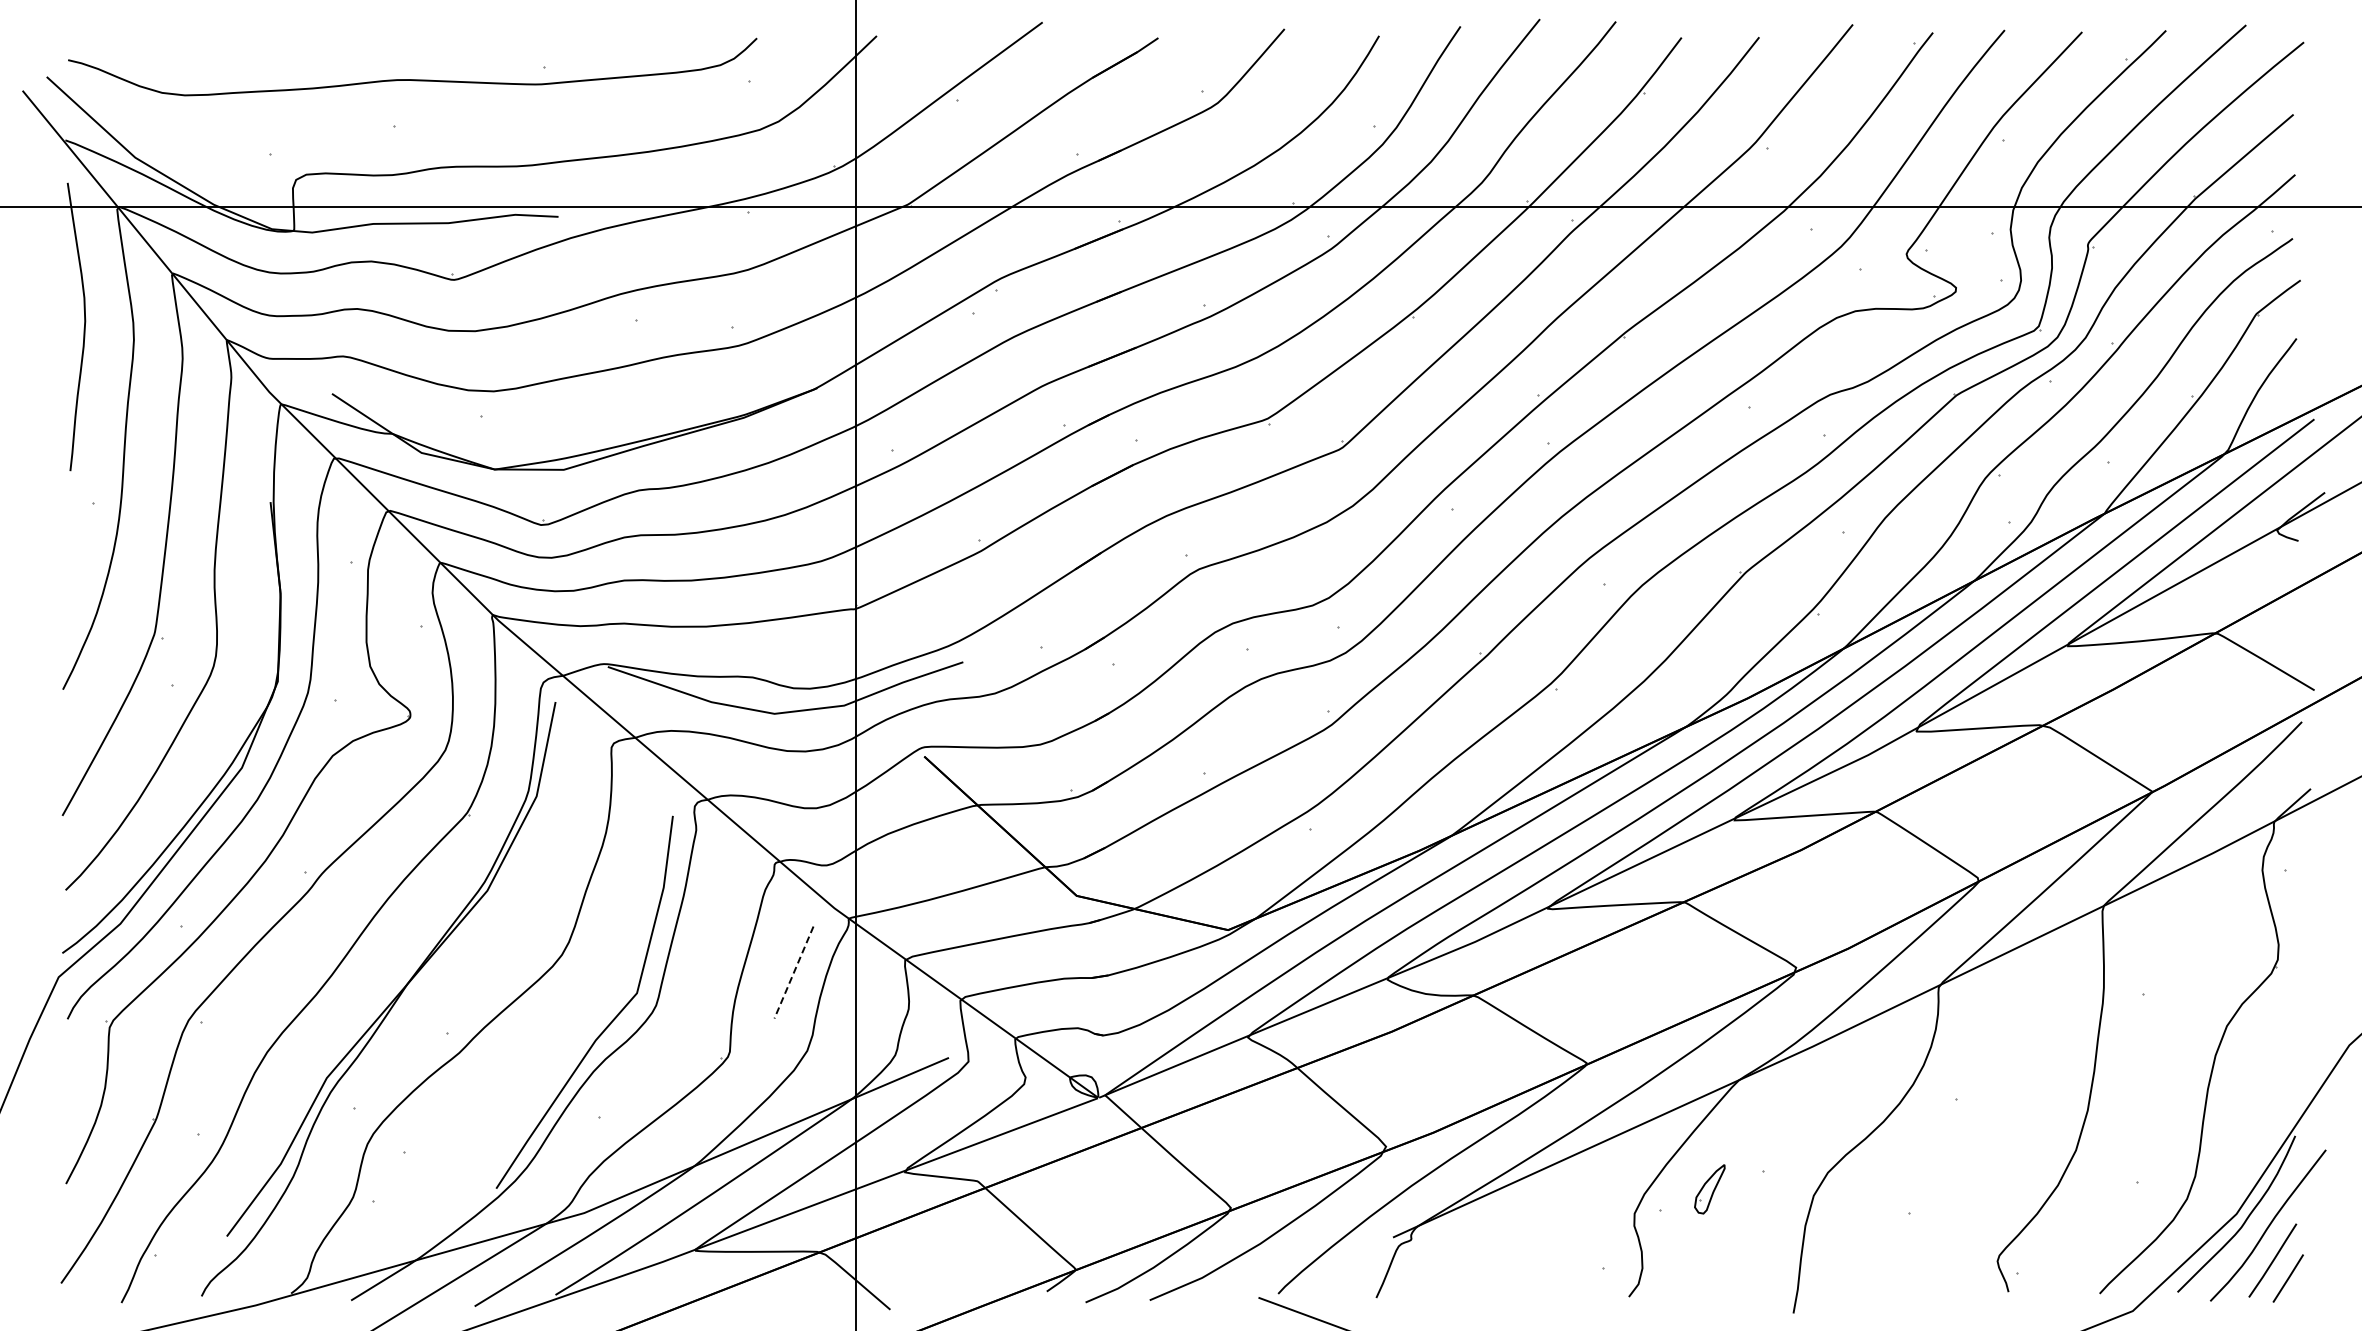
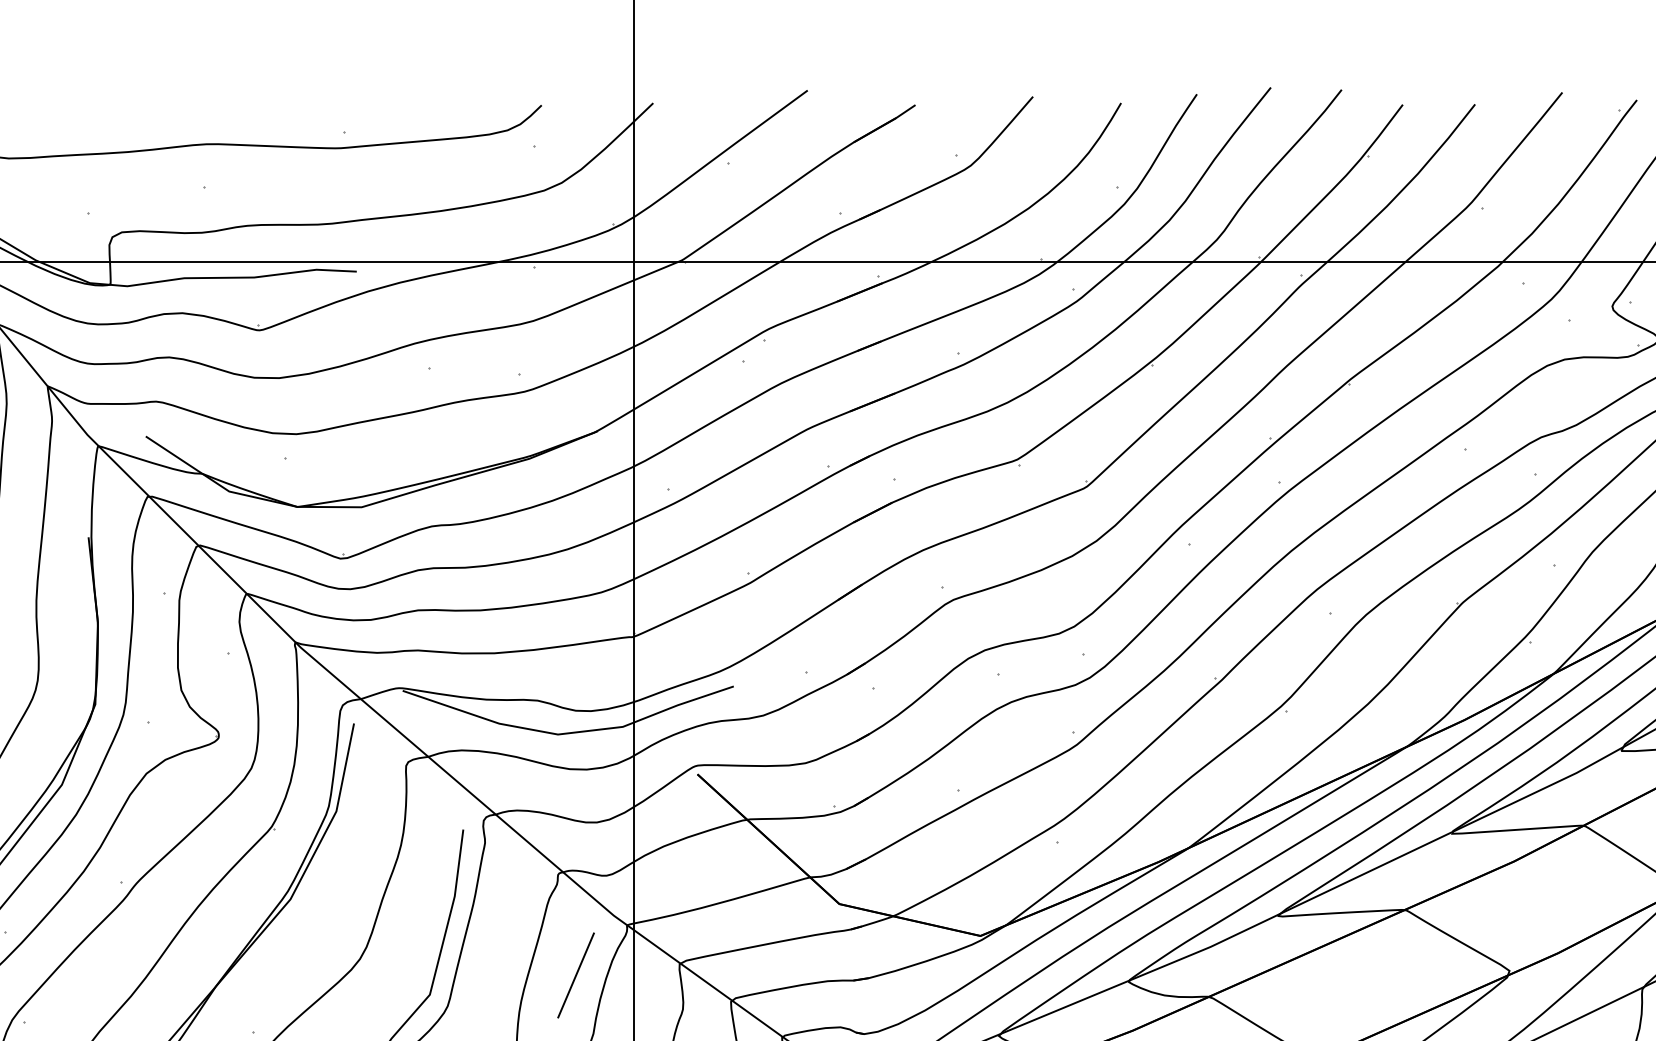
line: (794, 972) -> (576, 975), dashed -> solid

